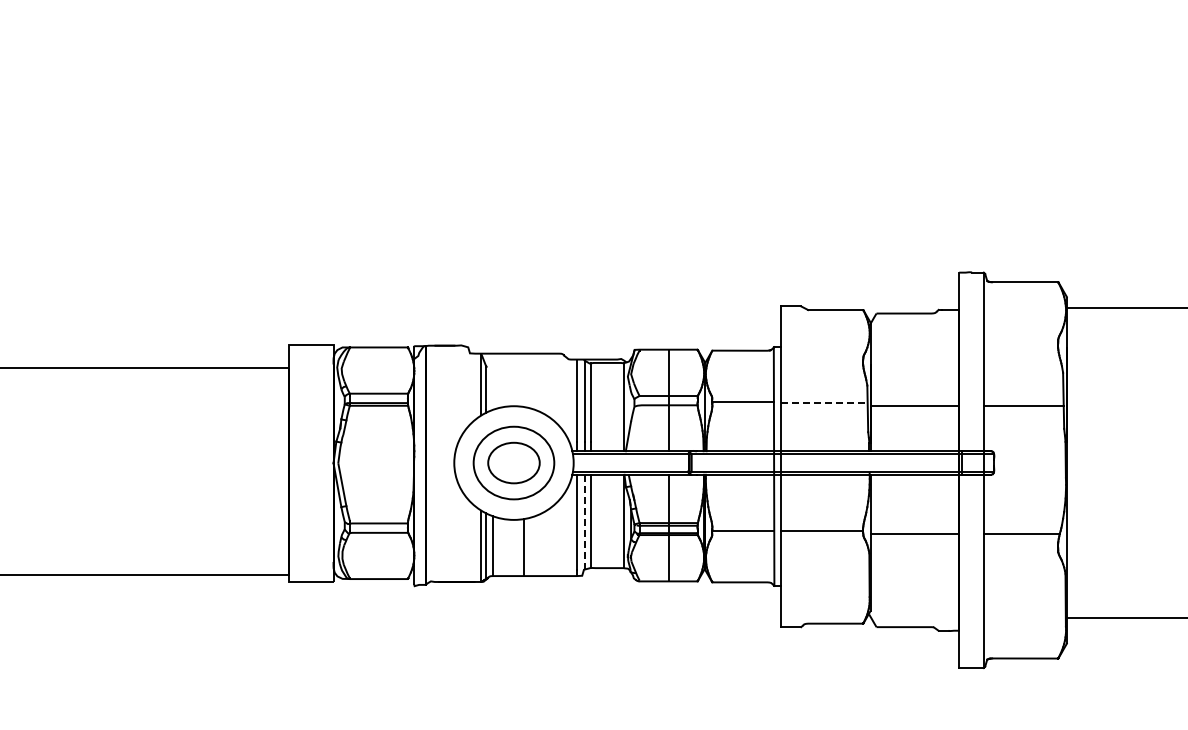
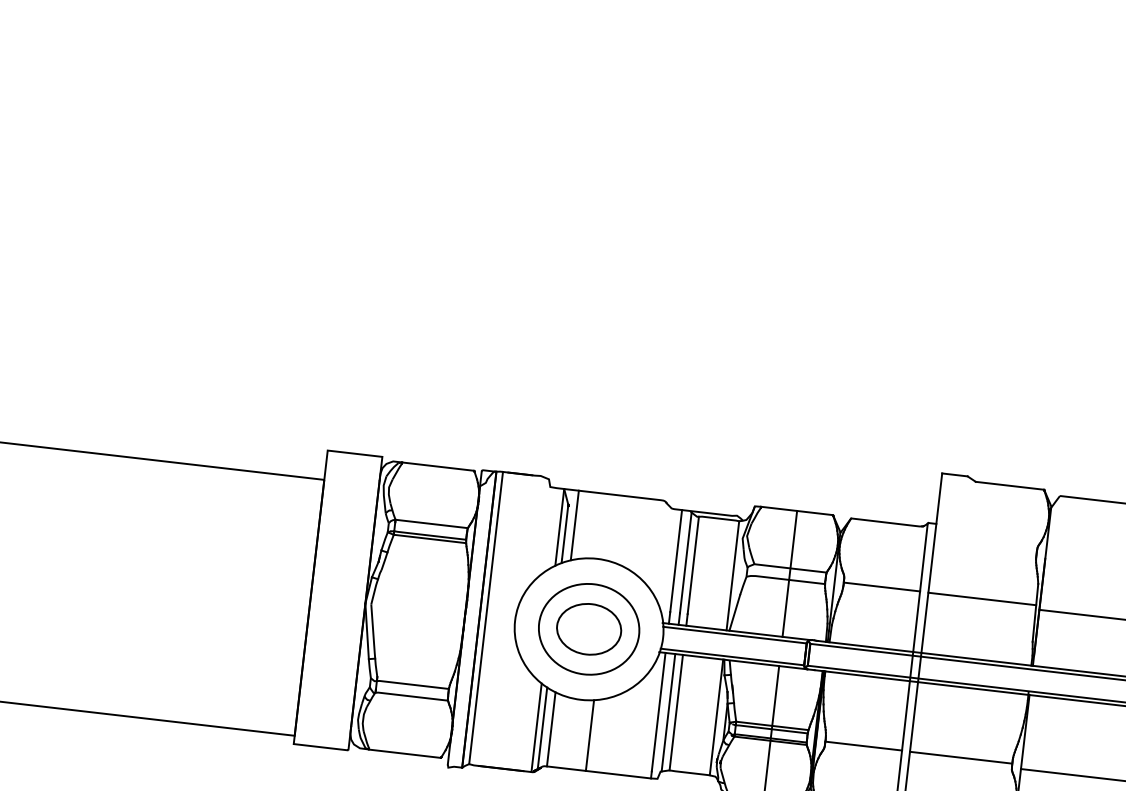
line: (493, 381) -> (575, 525), added
line: (824, 402) -> (982, 598), dashed -> solid
line: (430, 463) -> (485, 617), added
line: (584, 522) -> (668, 713), dashed -> solid

